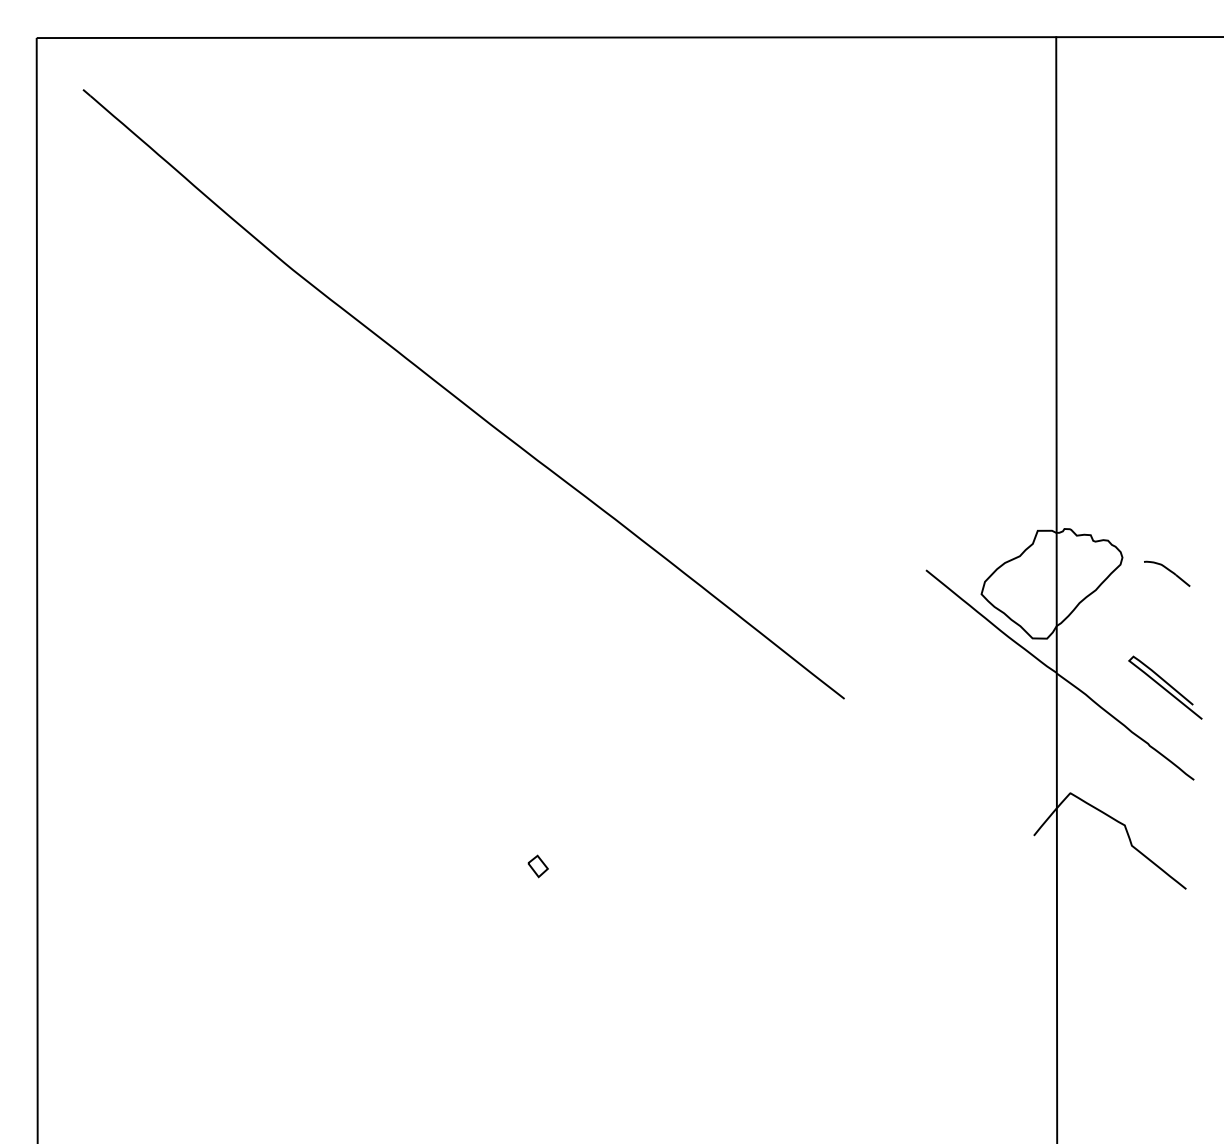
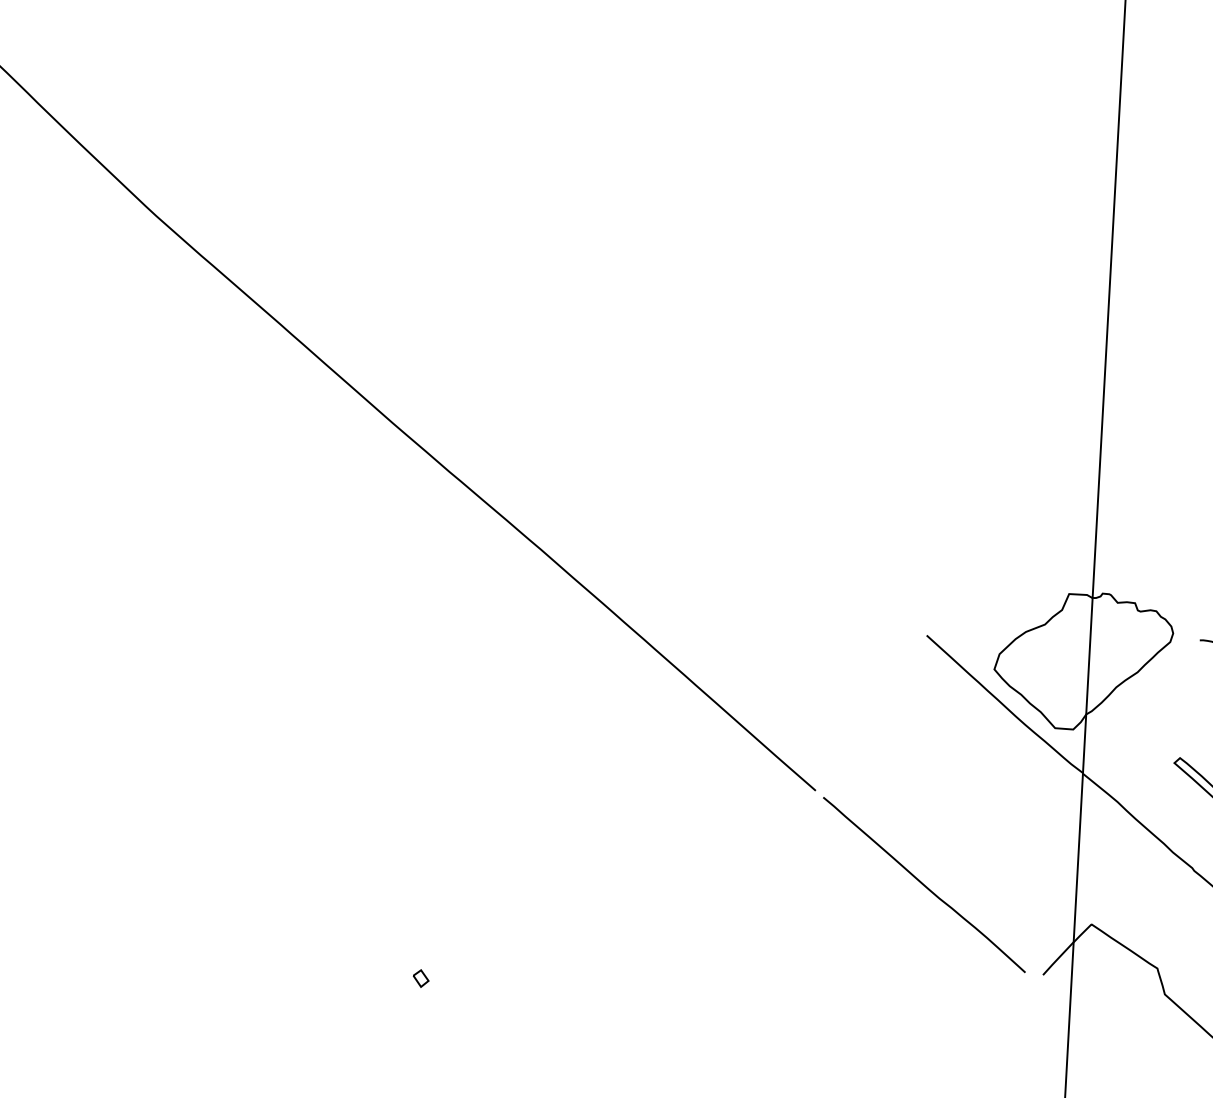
curve: (935, 768) -> (924, 884), added
part: (538, 865) -> (421, 977), size x0.62

